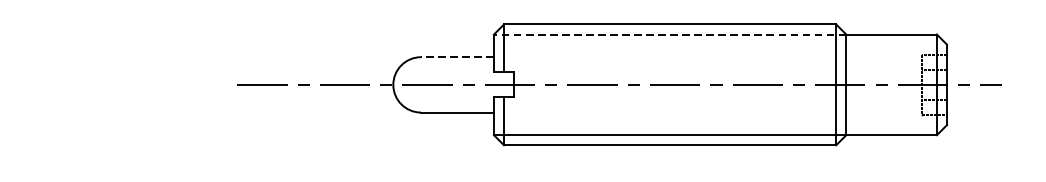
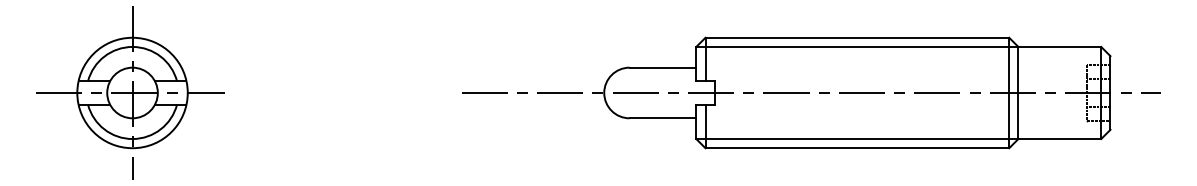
line: (669, 34) -> (856, 46), dashed -> solid
line: (457, 56) -> (662, 67), dashed -> solid

